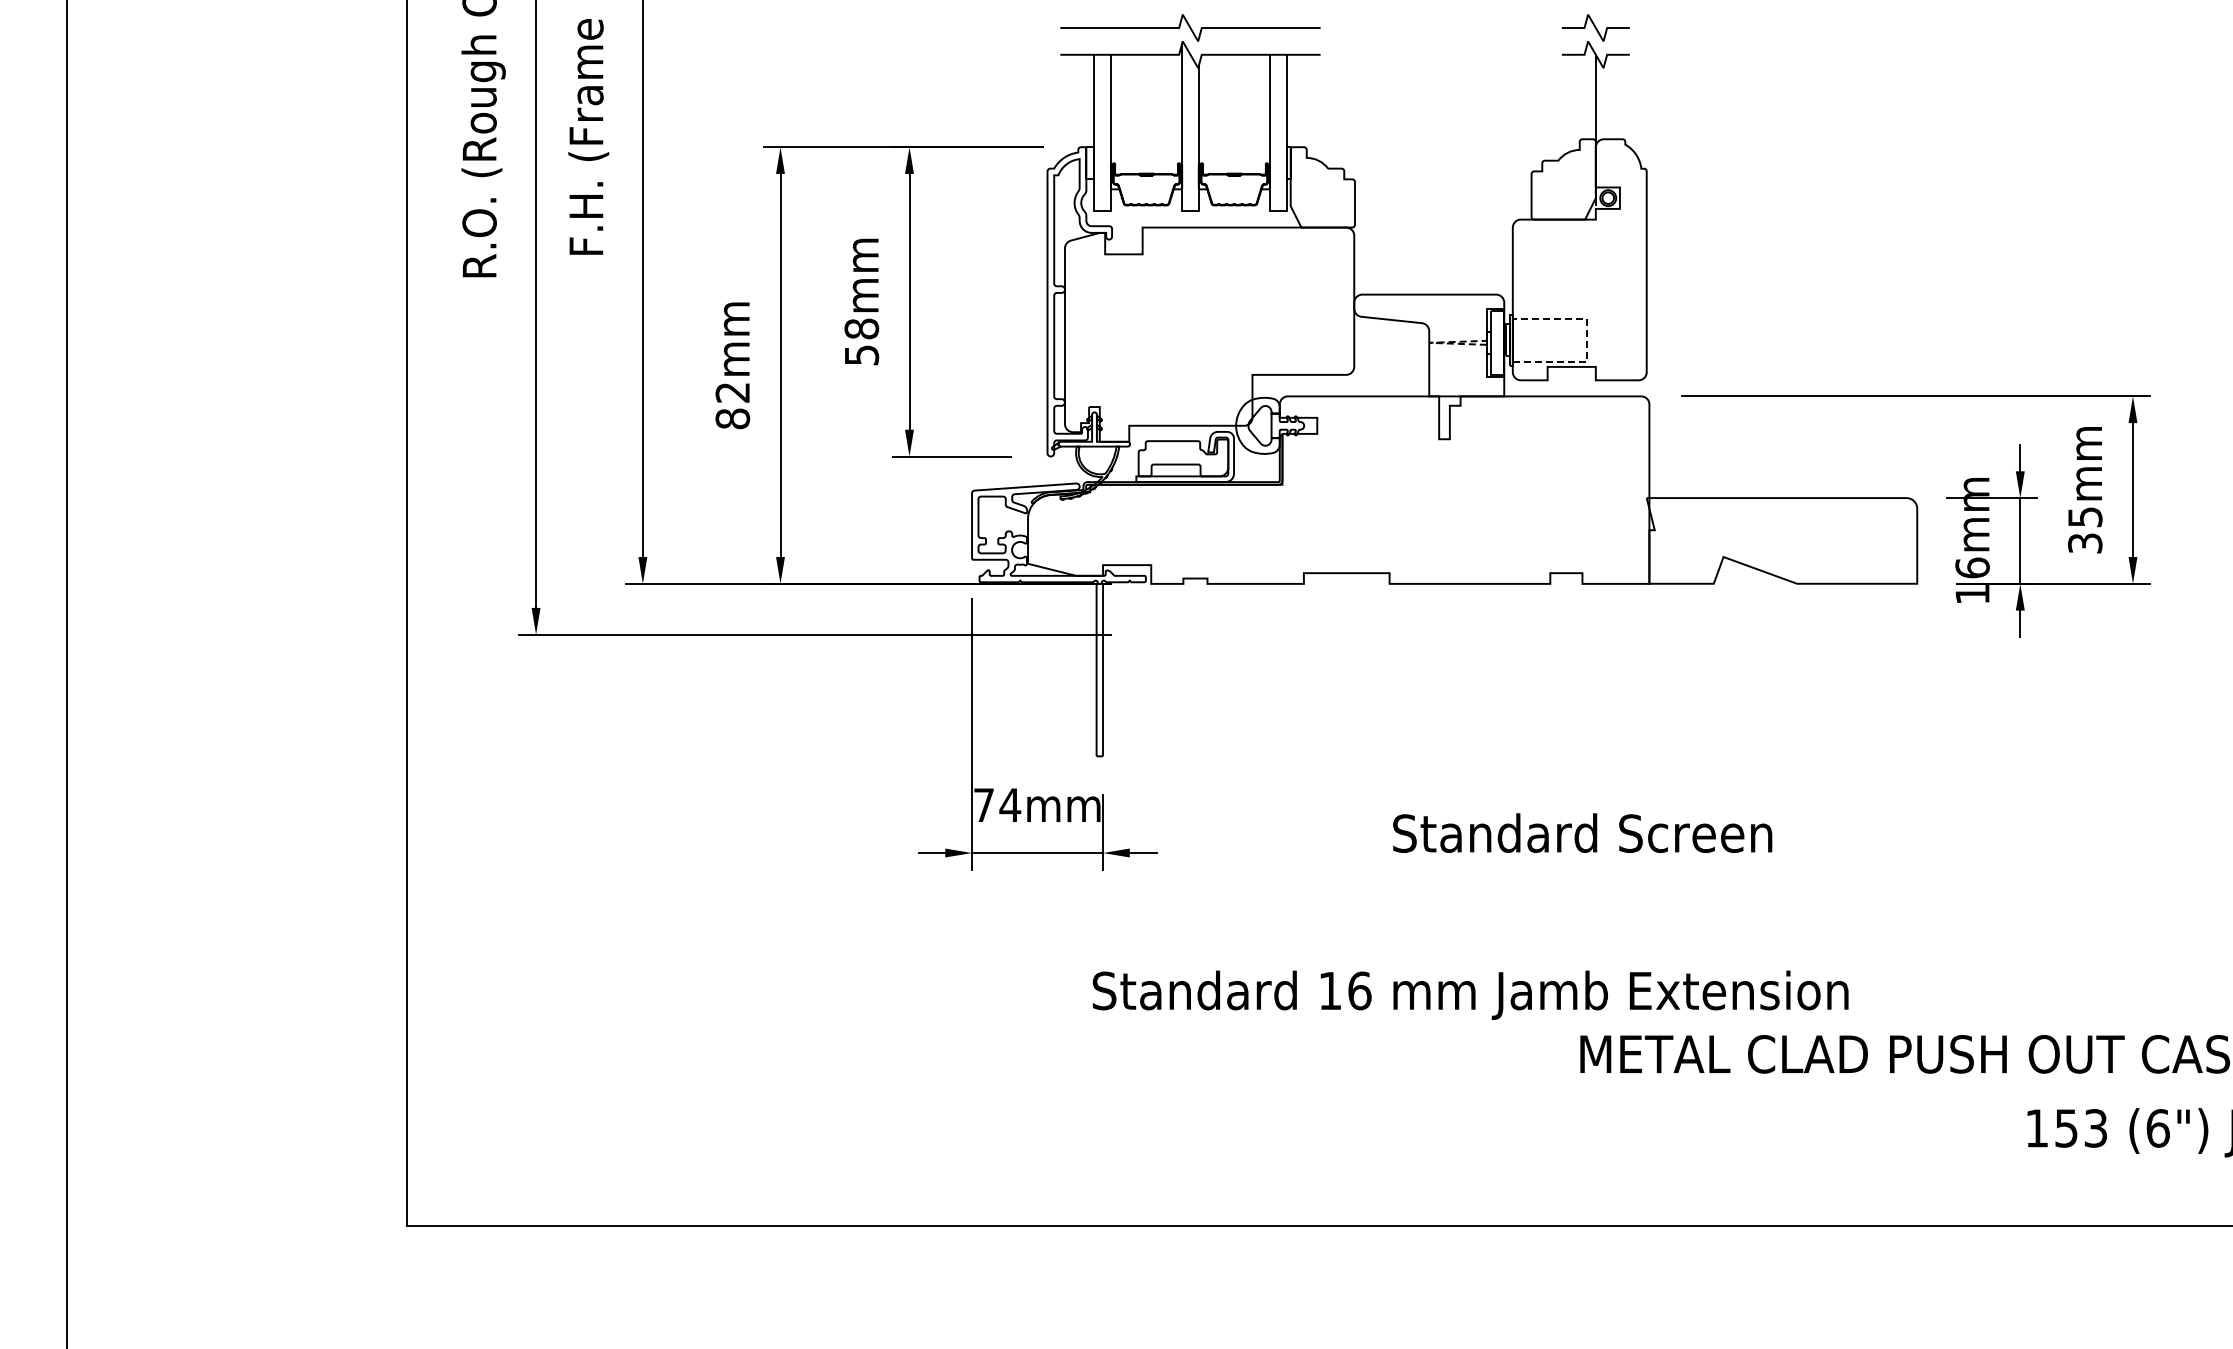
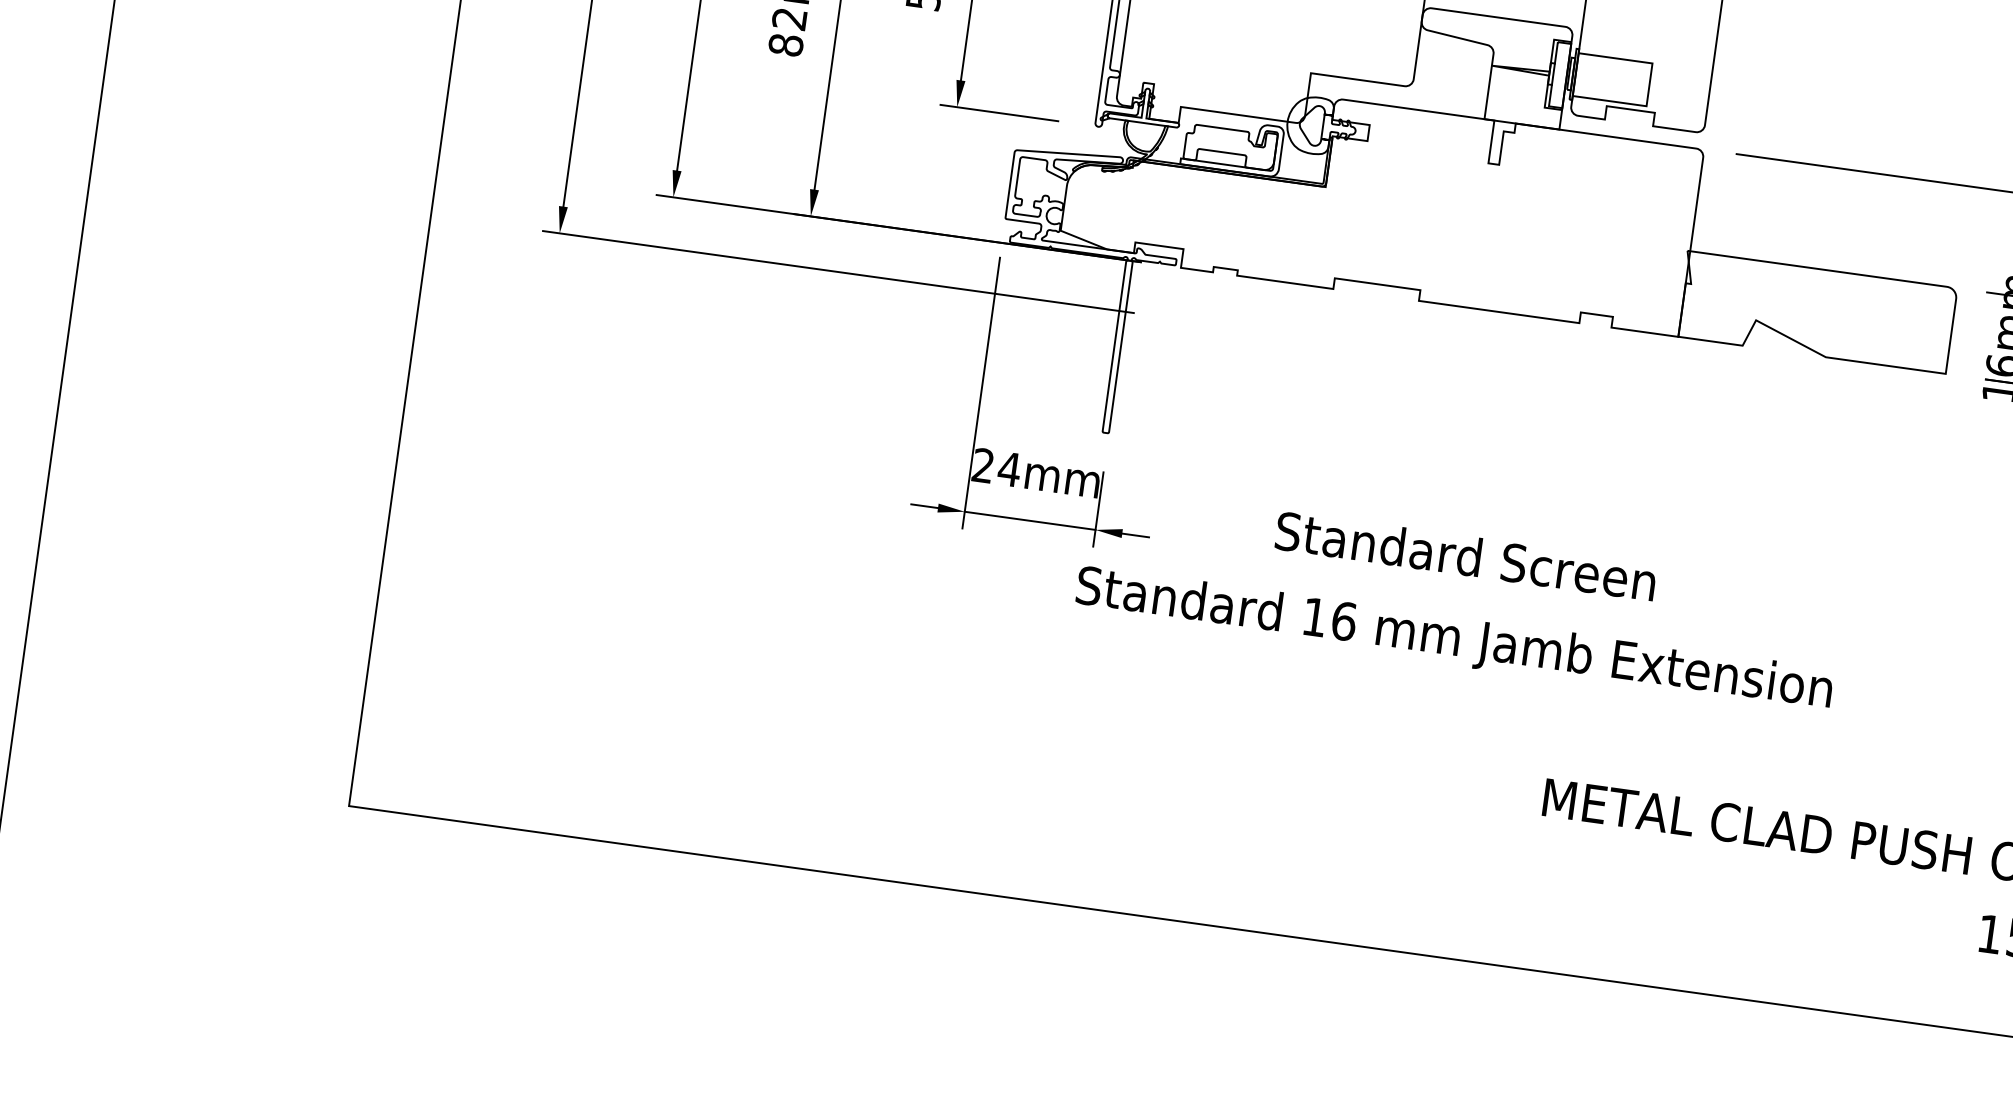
line: (1586, 339) -> (1649, 84), dashed -> solid
line: (1429, 342) -> (1492, 65), dashed -> solid
text: (983, 804) -> (982, 464), 74mm -> 24mm
text: (1582, 832) -> (1465, 555), moved
text: (1470, 994) -> (1454, 640), moved

